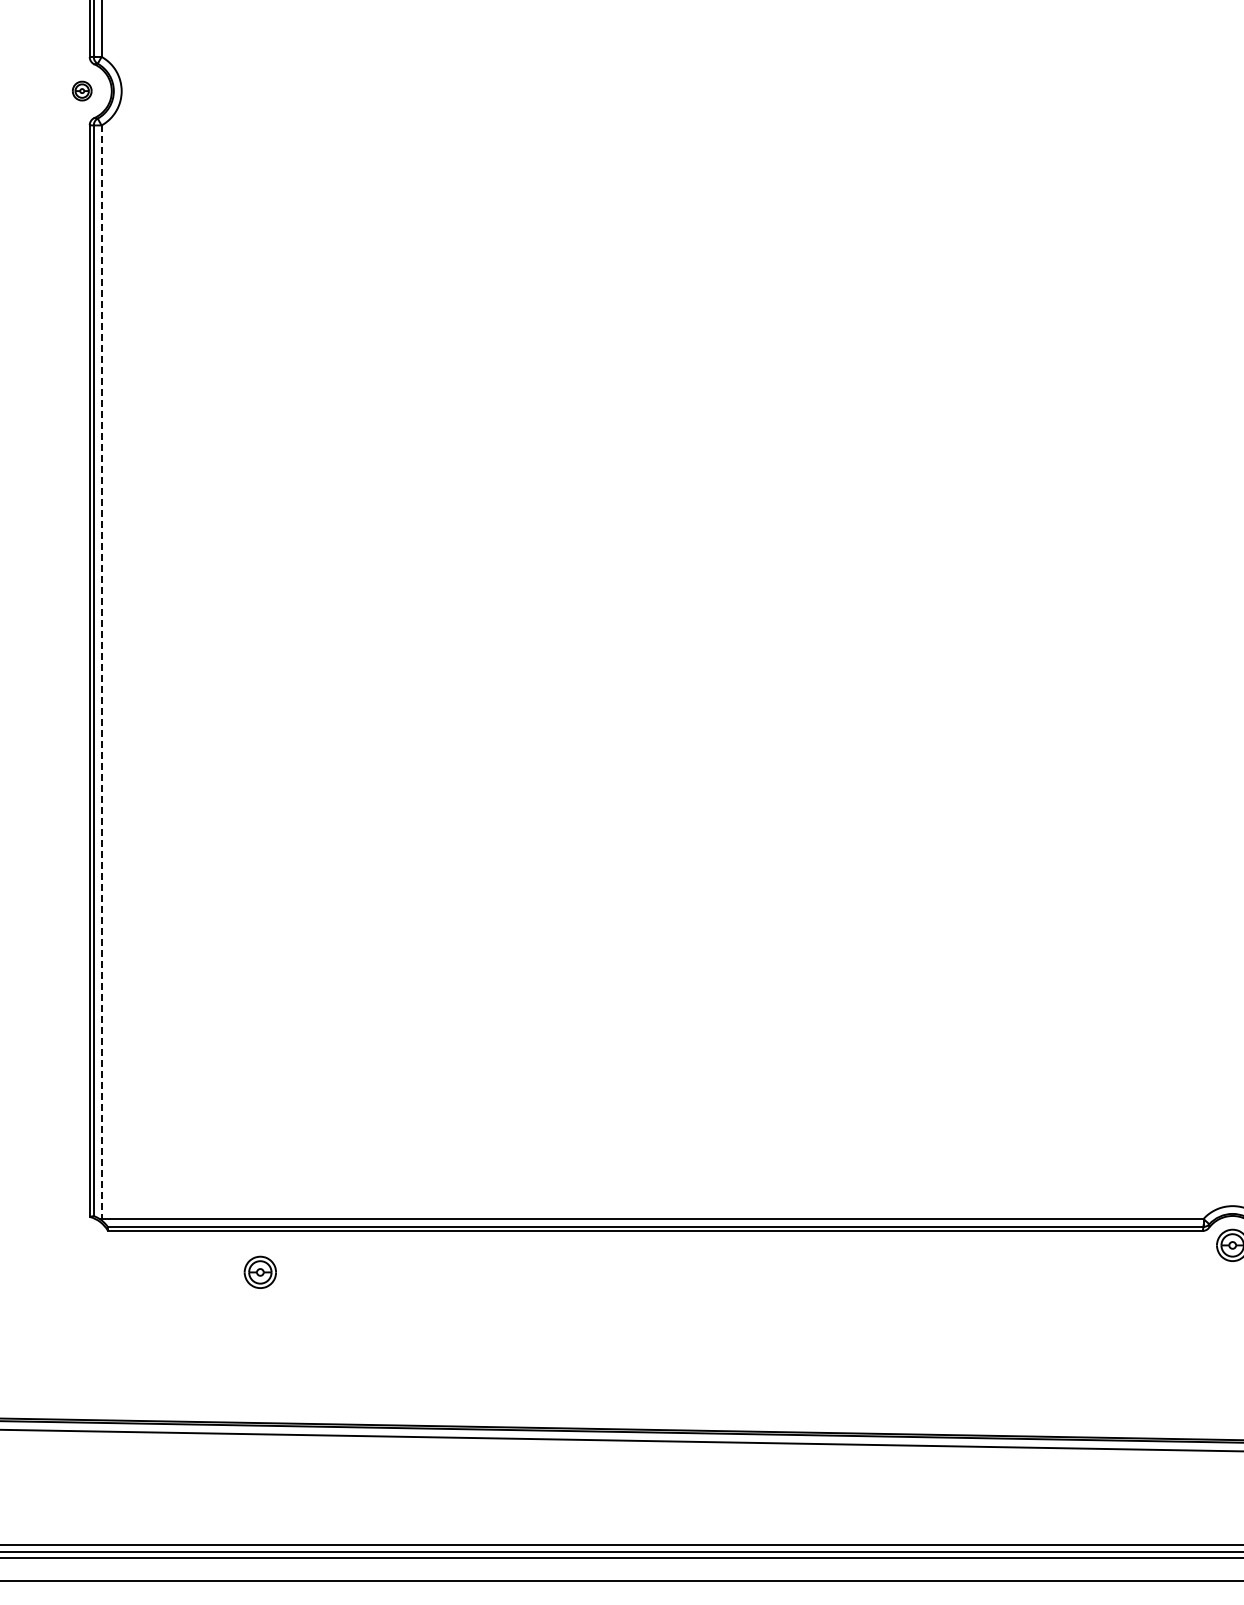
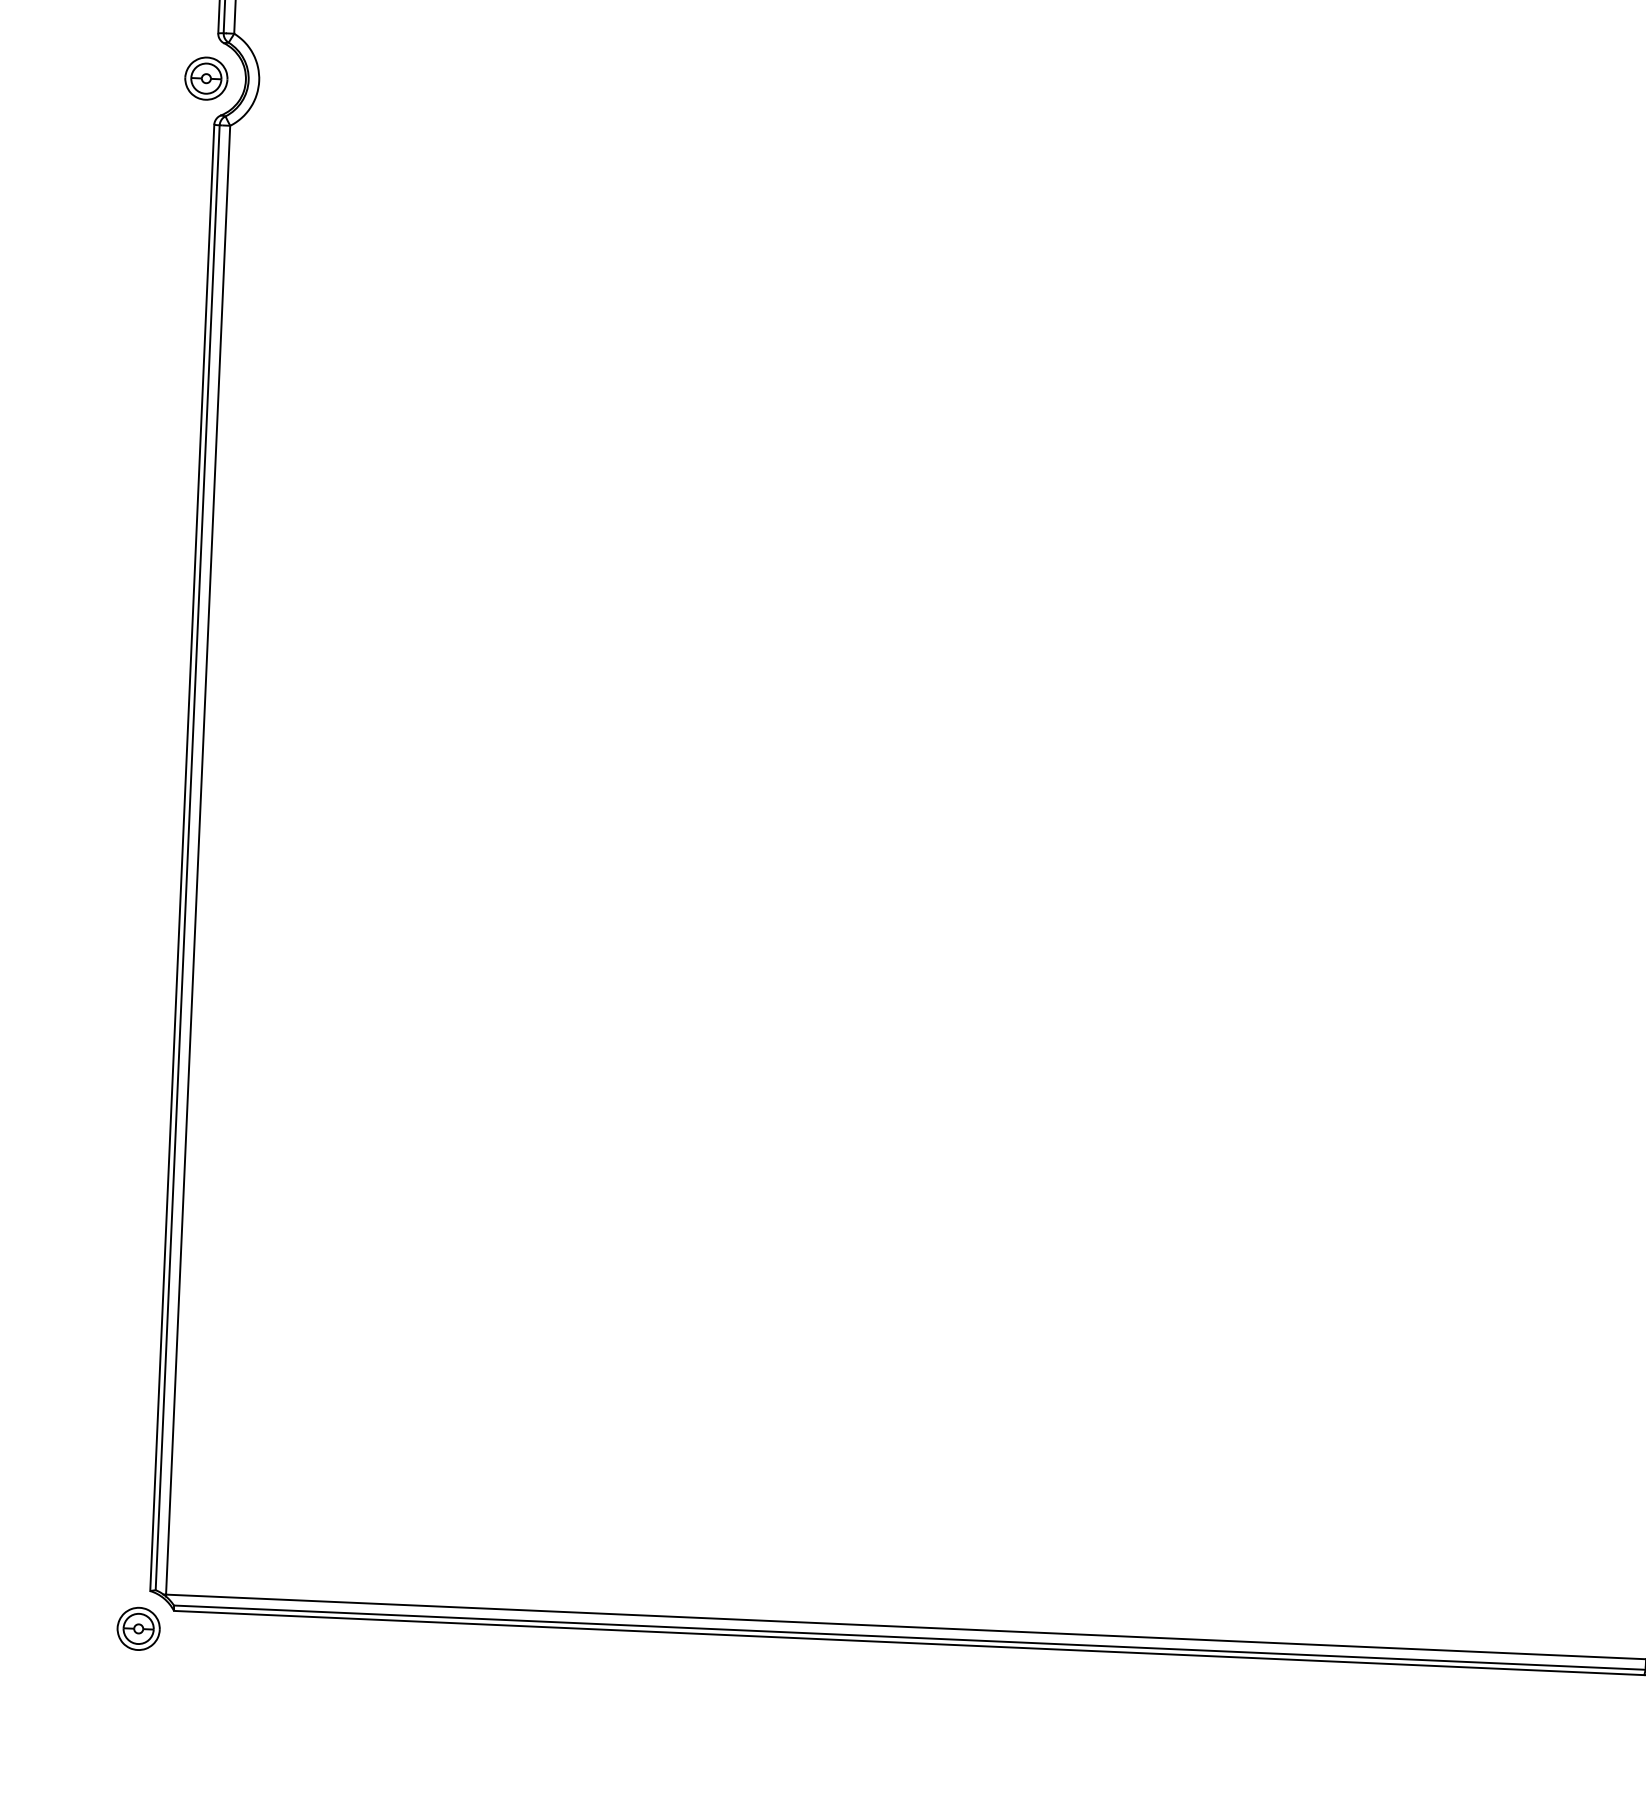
part: (81, 90) -> (205, 77), size x1.67
line: (101, 672) -> (197, 860), dashed -> solid
part: (259, 1271) -> (137, 1627), moved

